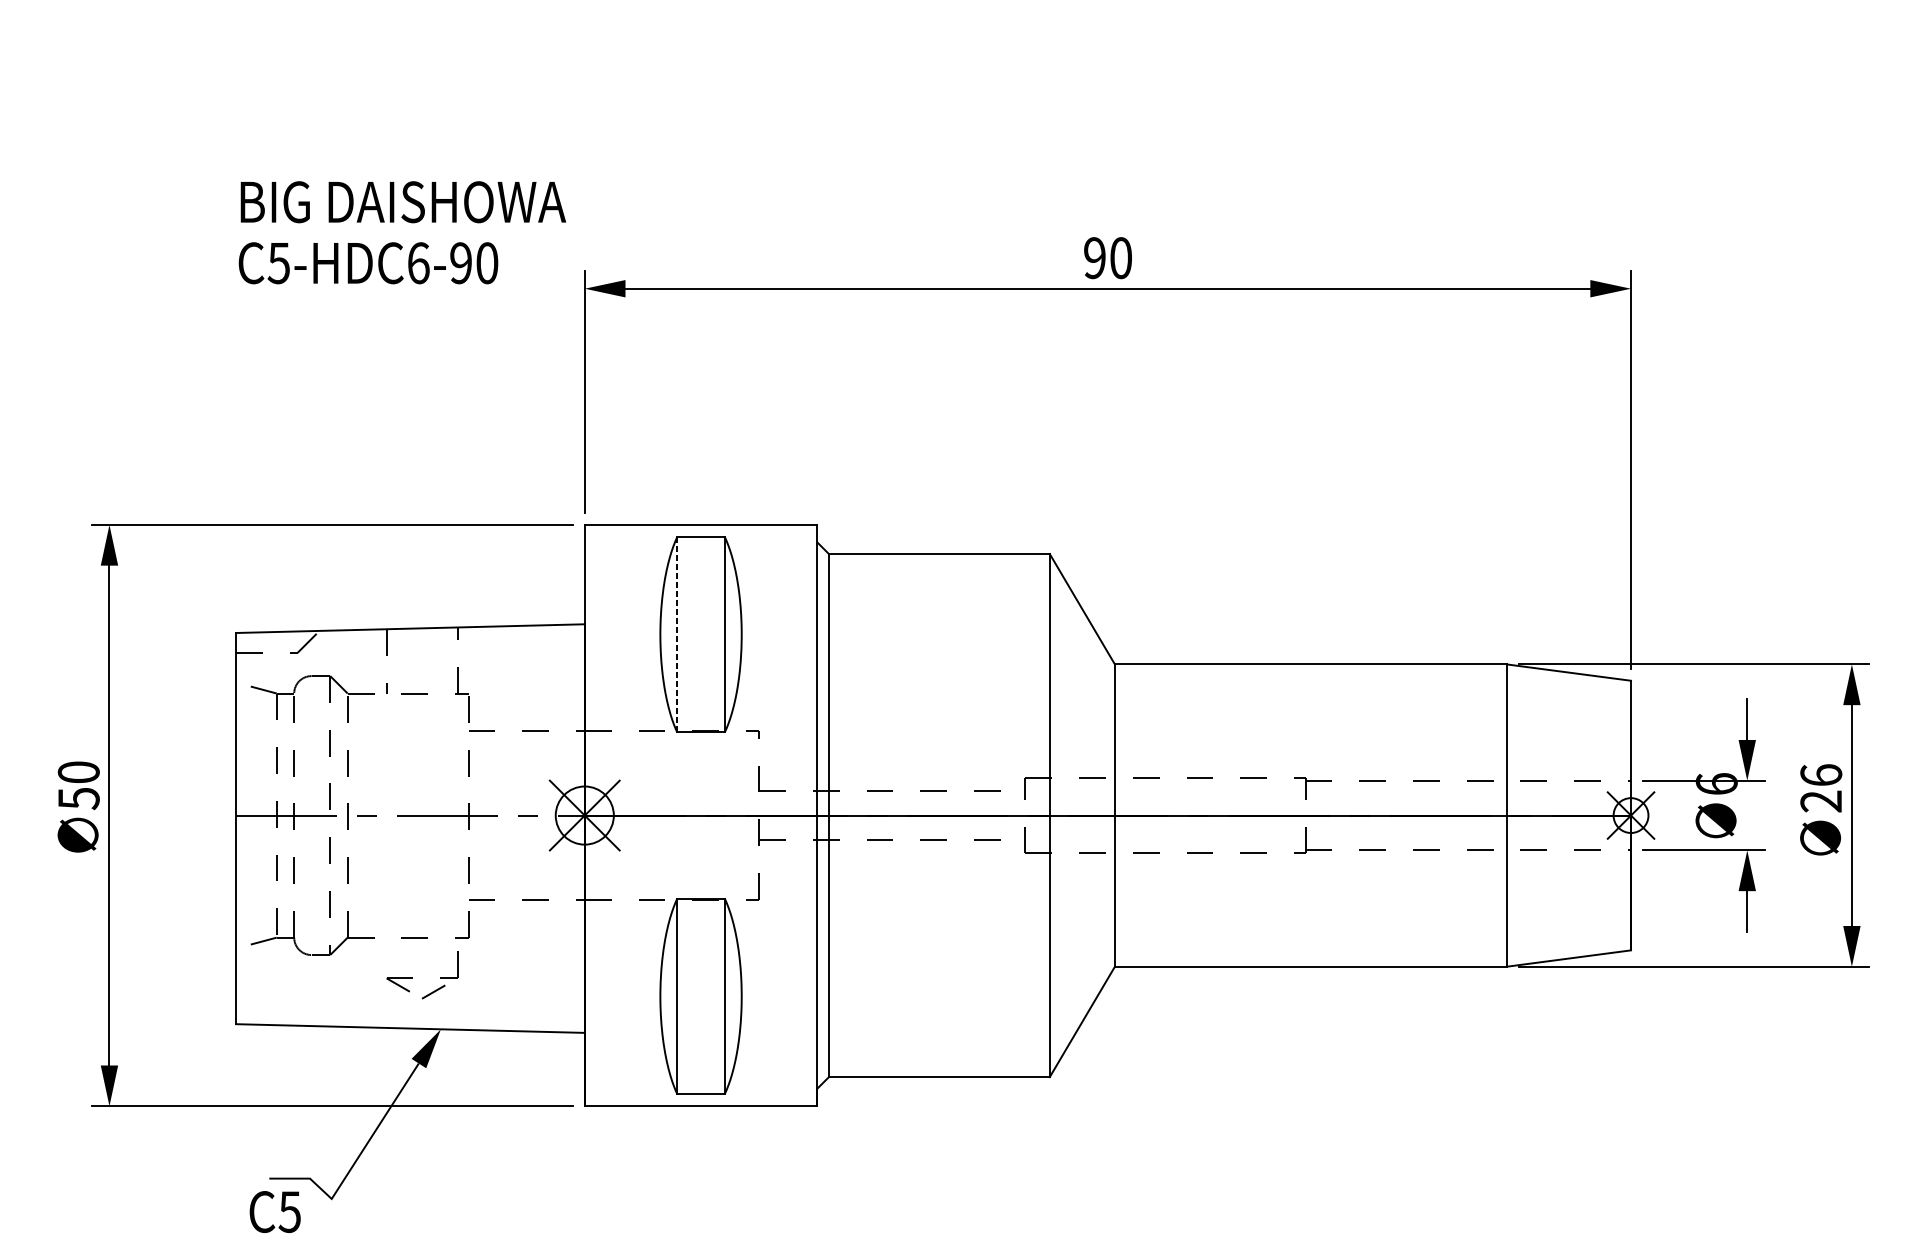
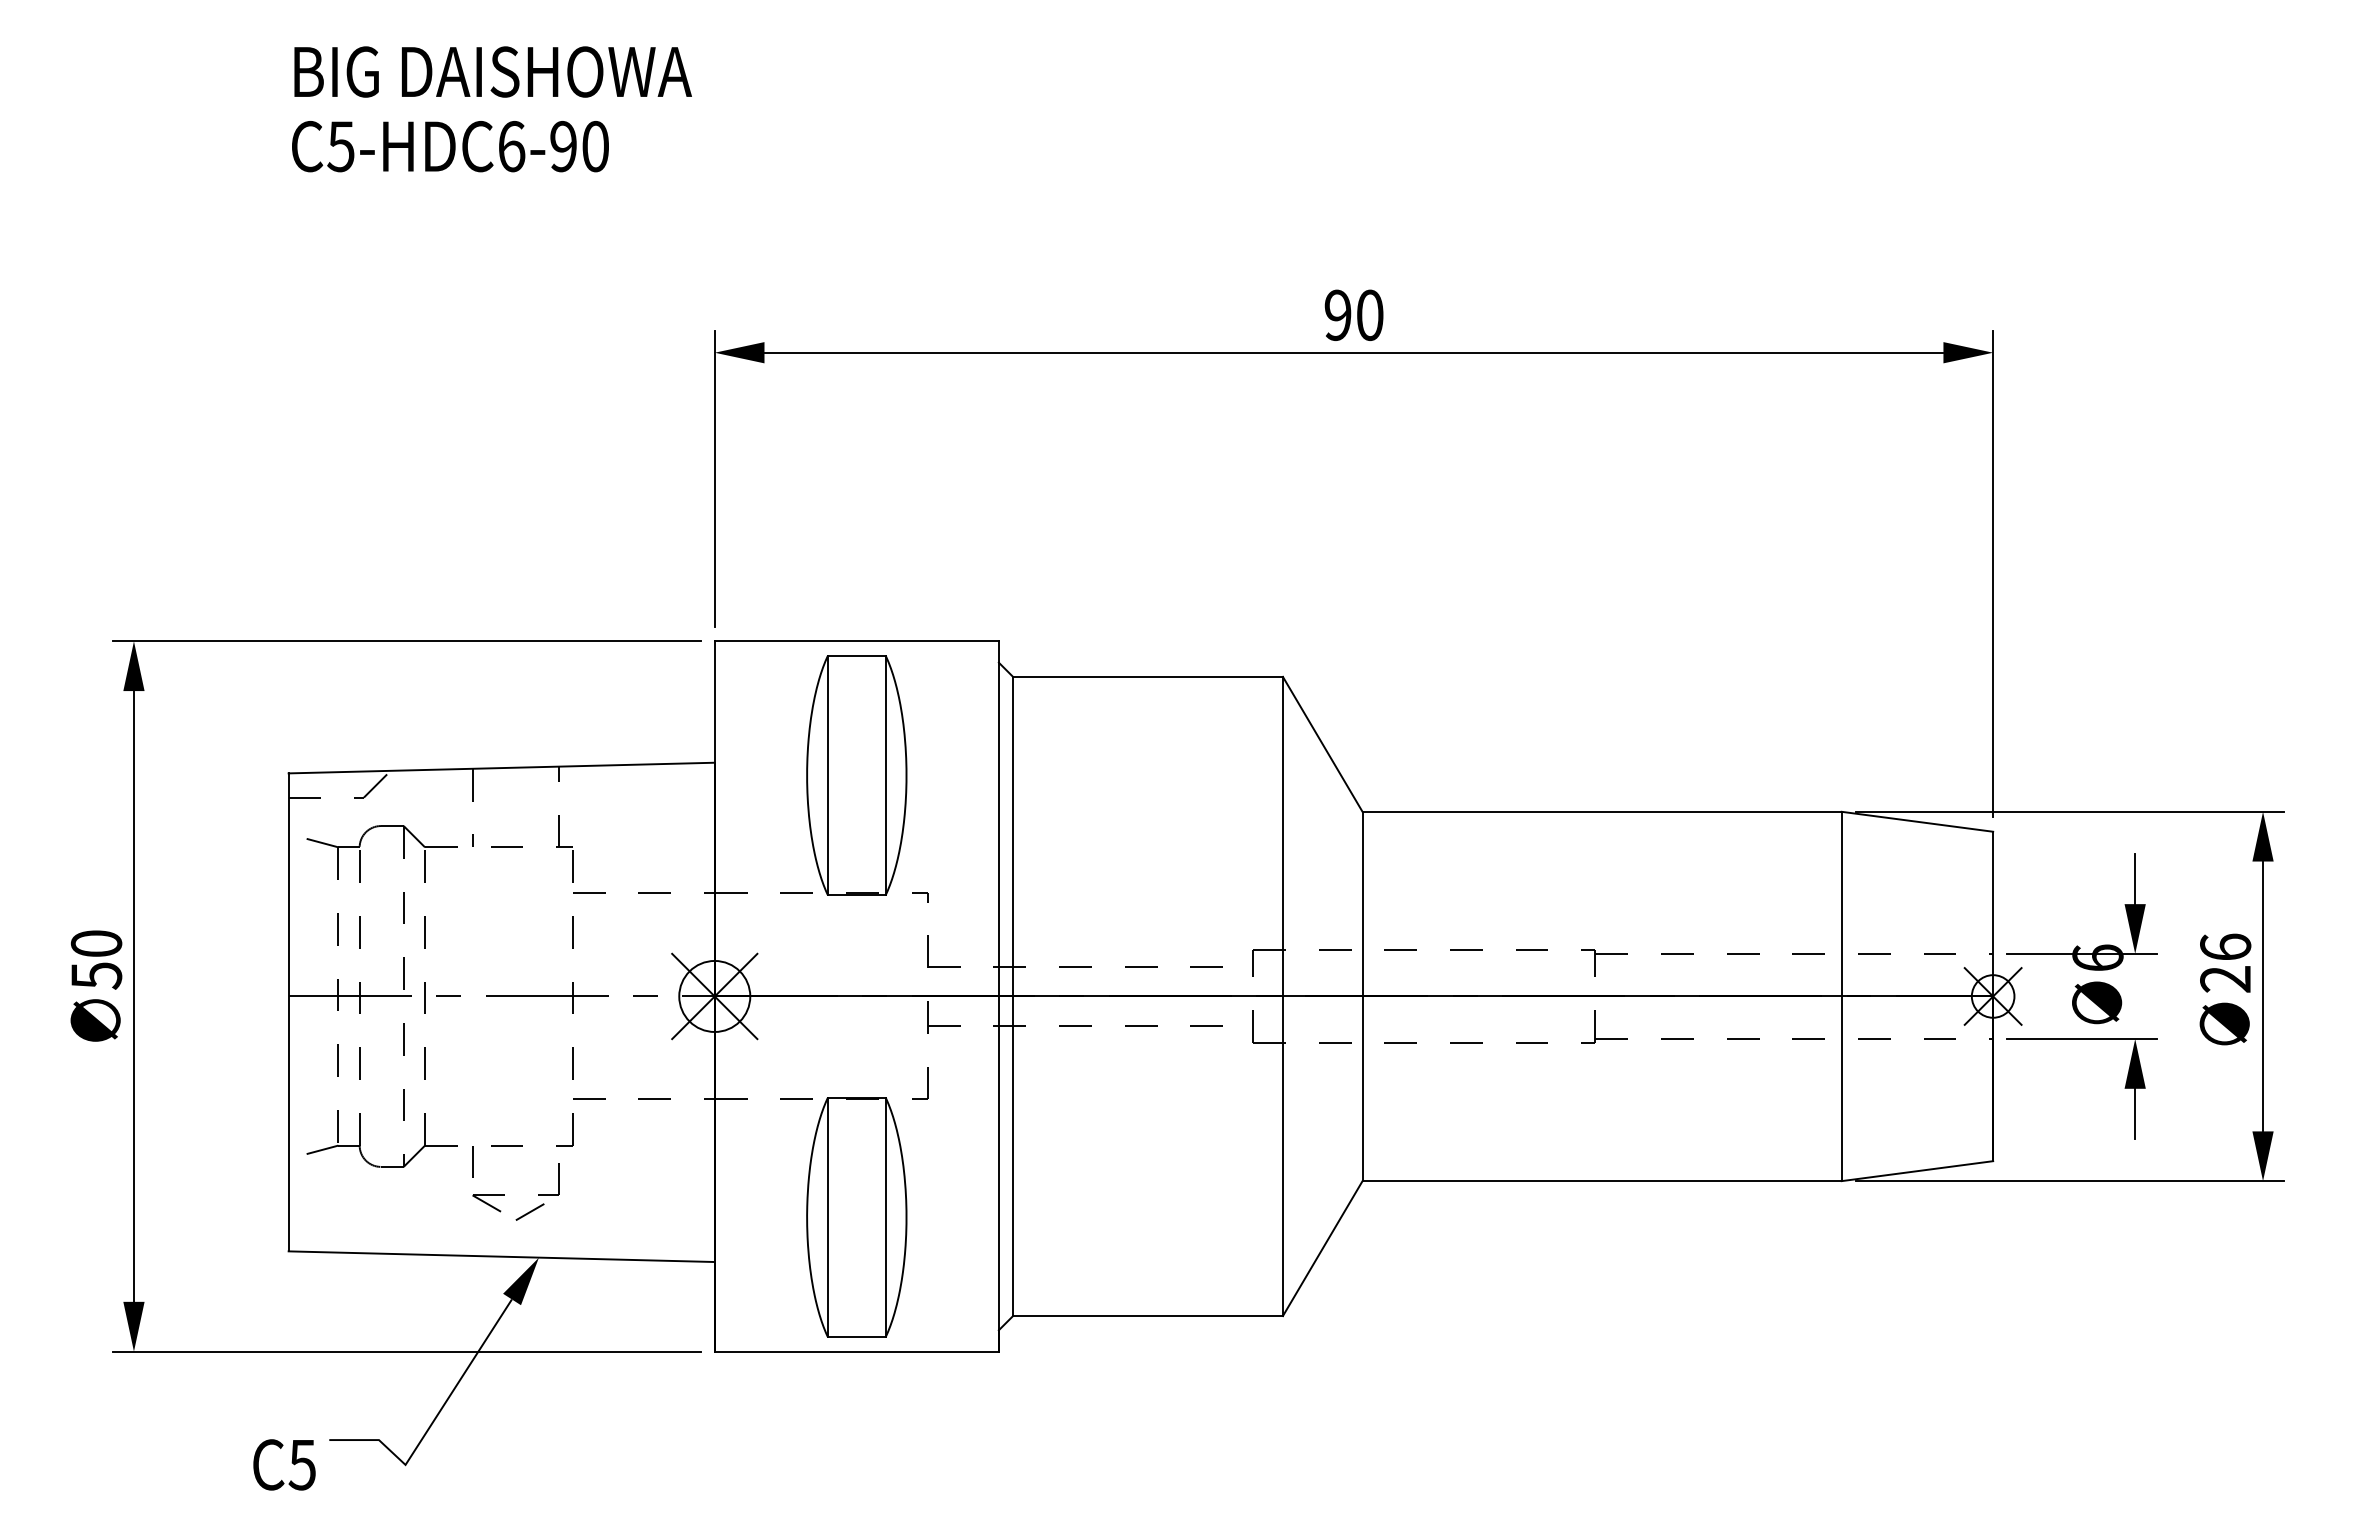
text: (402, 232) -> (491, 109), moved
line: (677, 635) -> (827, 776), dashed -> solid
line: (386, 950) -> (472, 1161), added
text: (275, 1211) -> (284, 1464), moved

